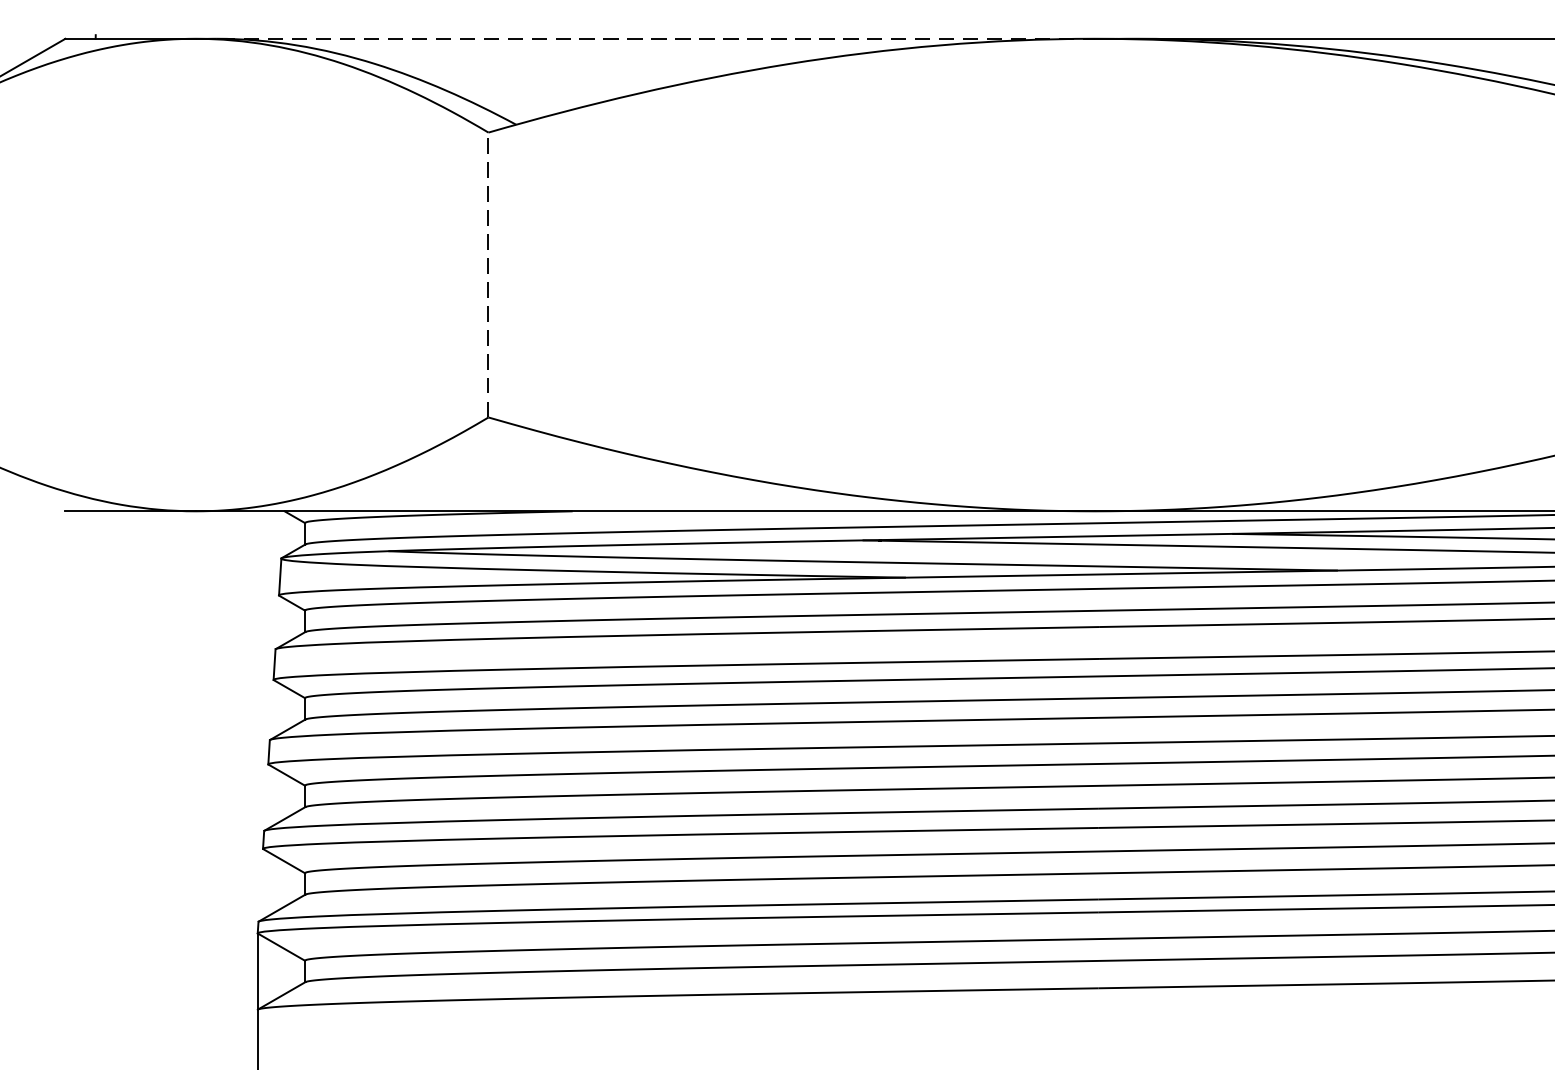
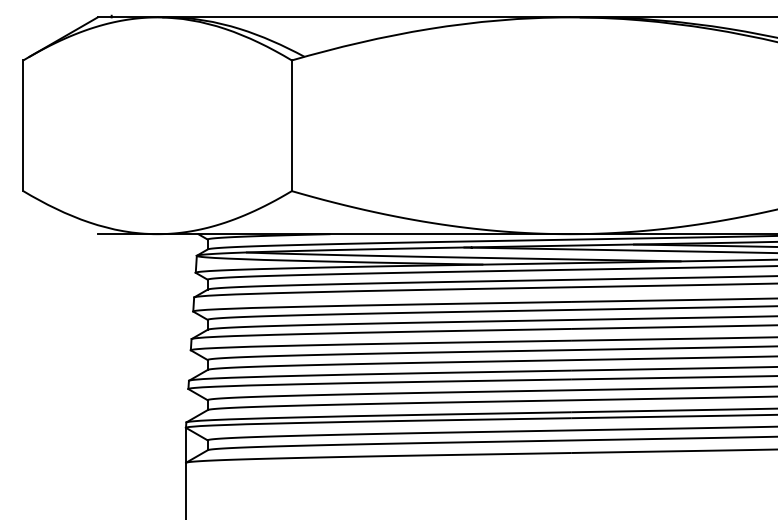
line: (646, 38) -> (364, 17), dashed -> solid
line: (487, 274) -> (291, 125), dashed -> solid

